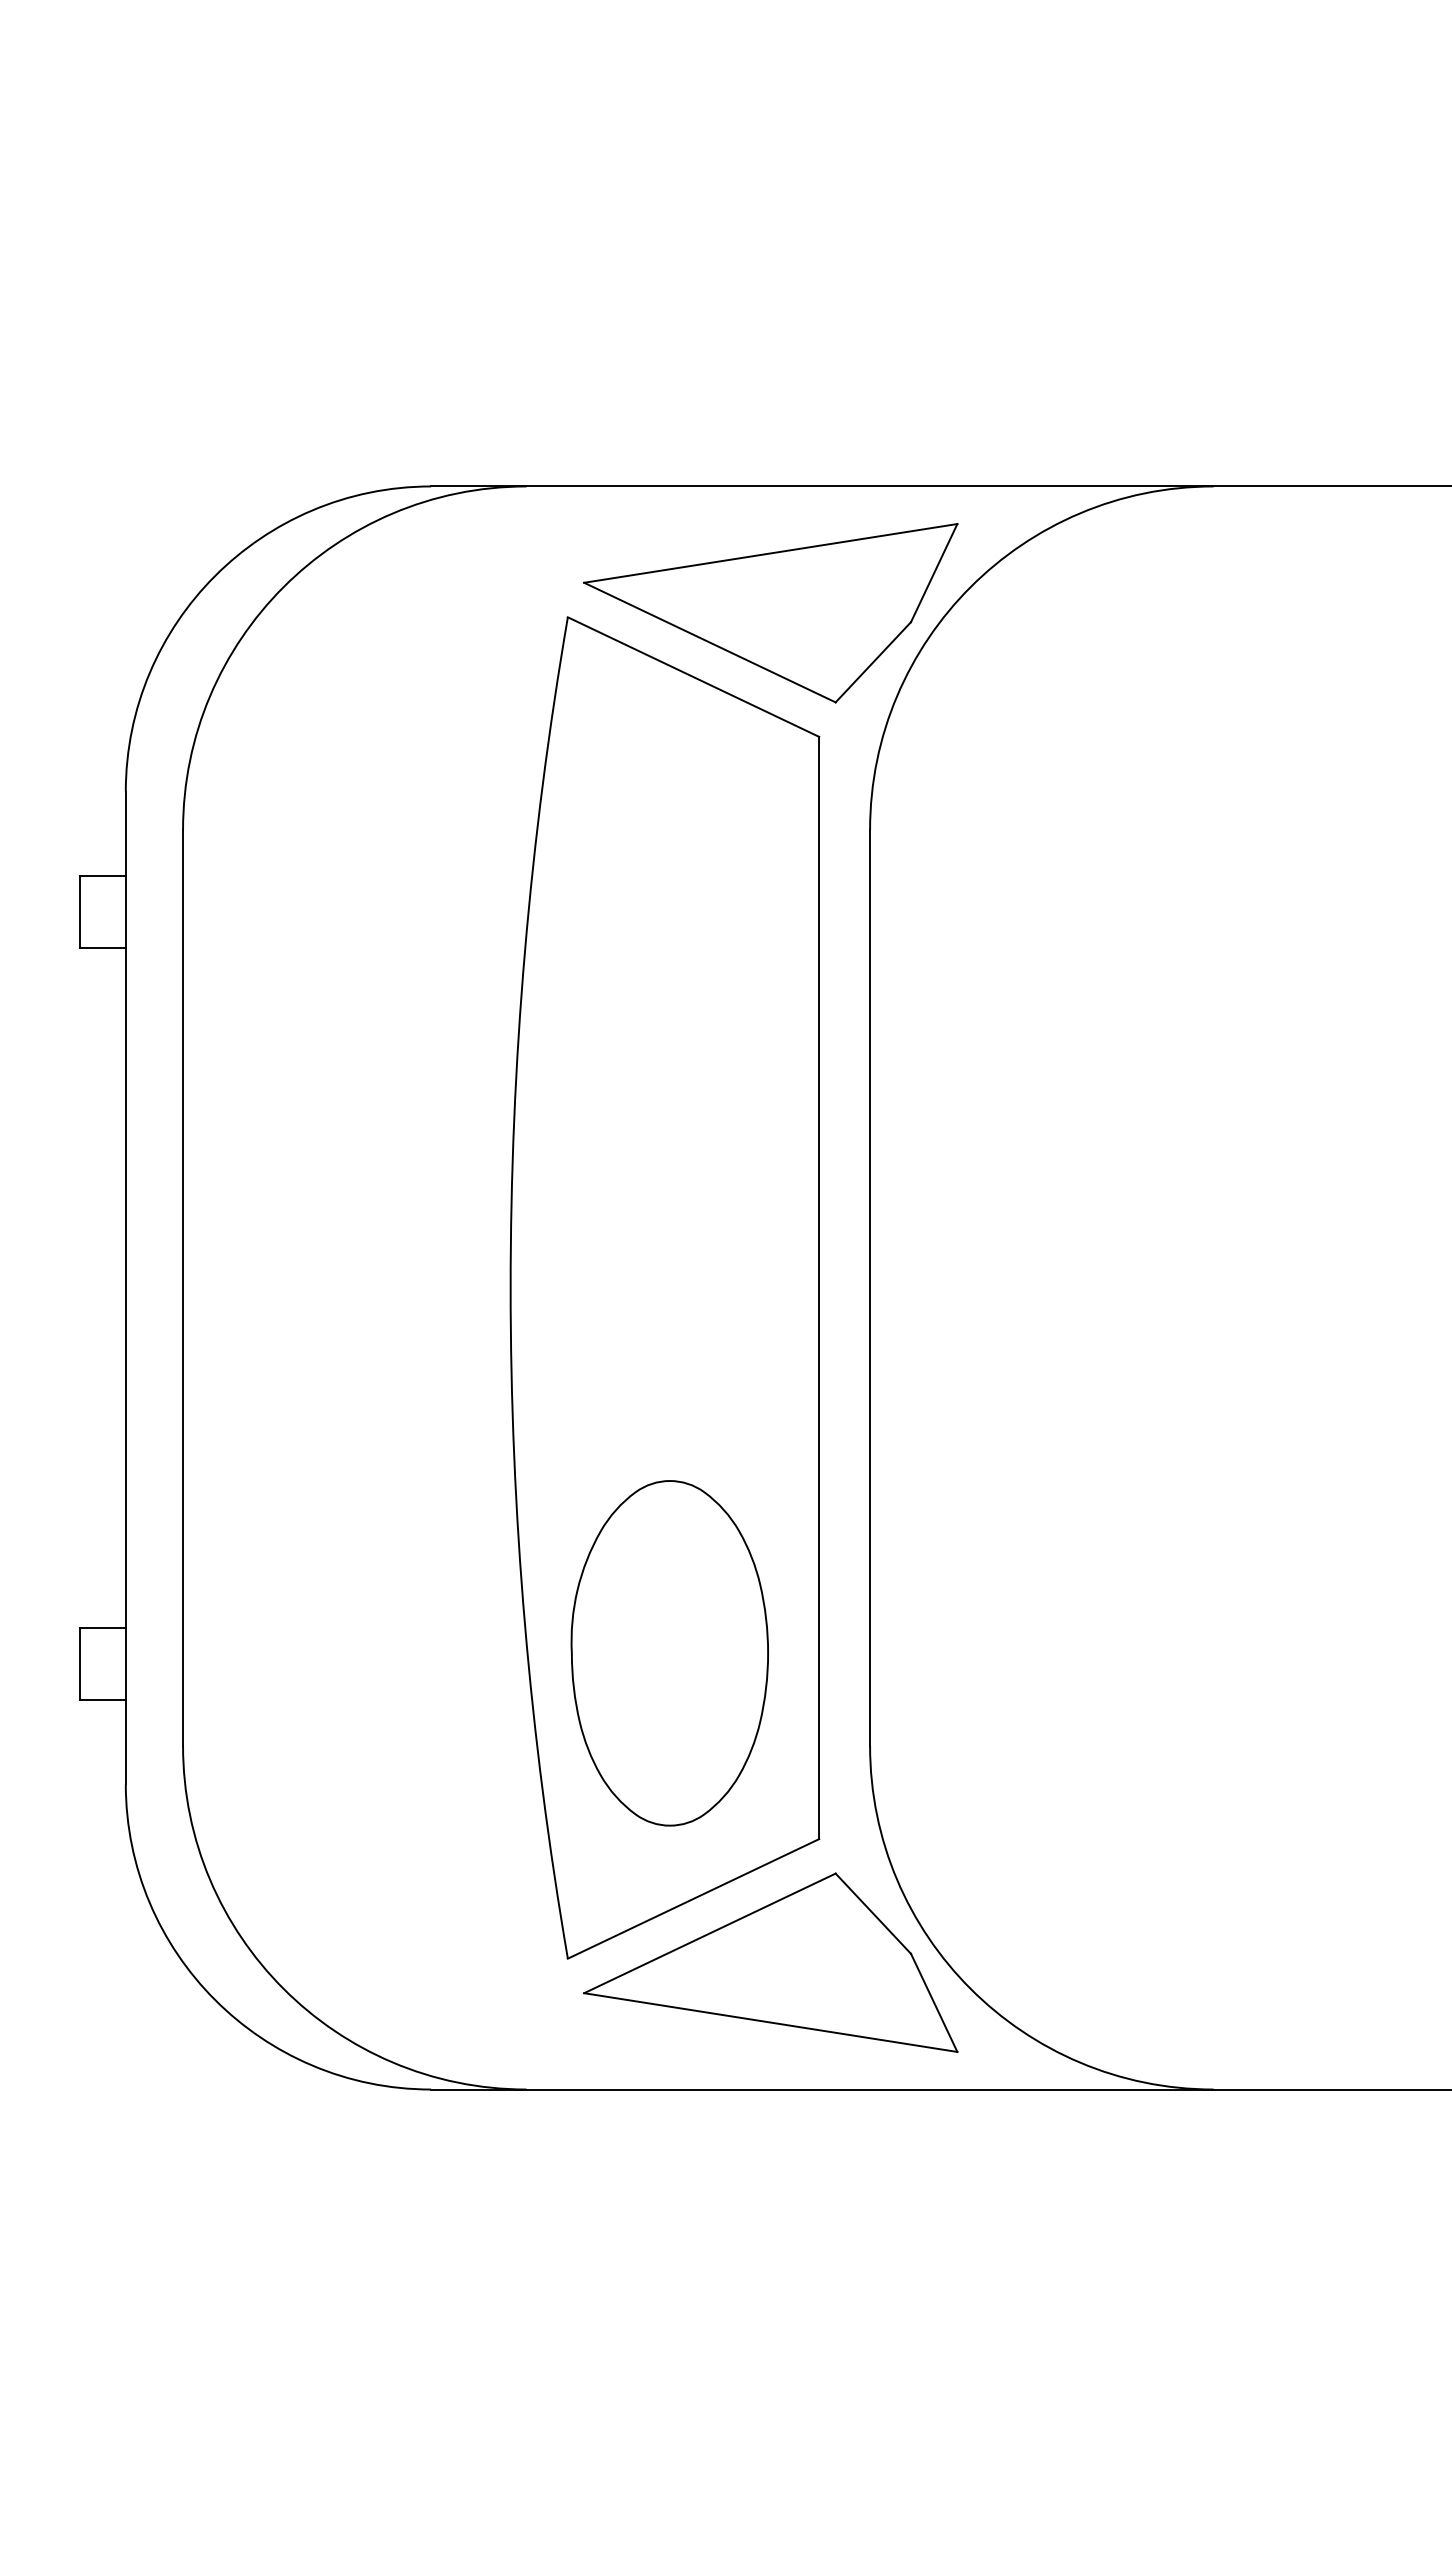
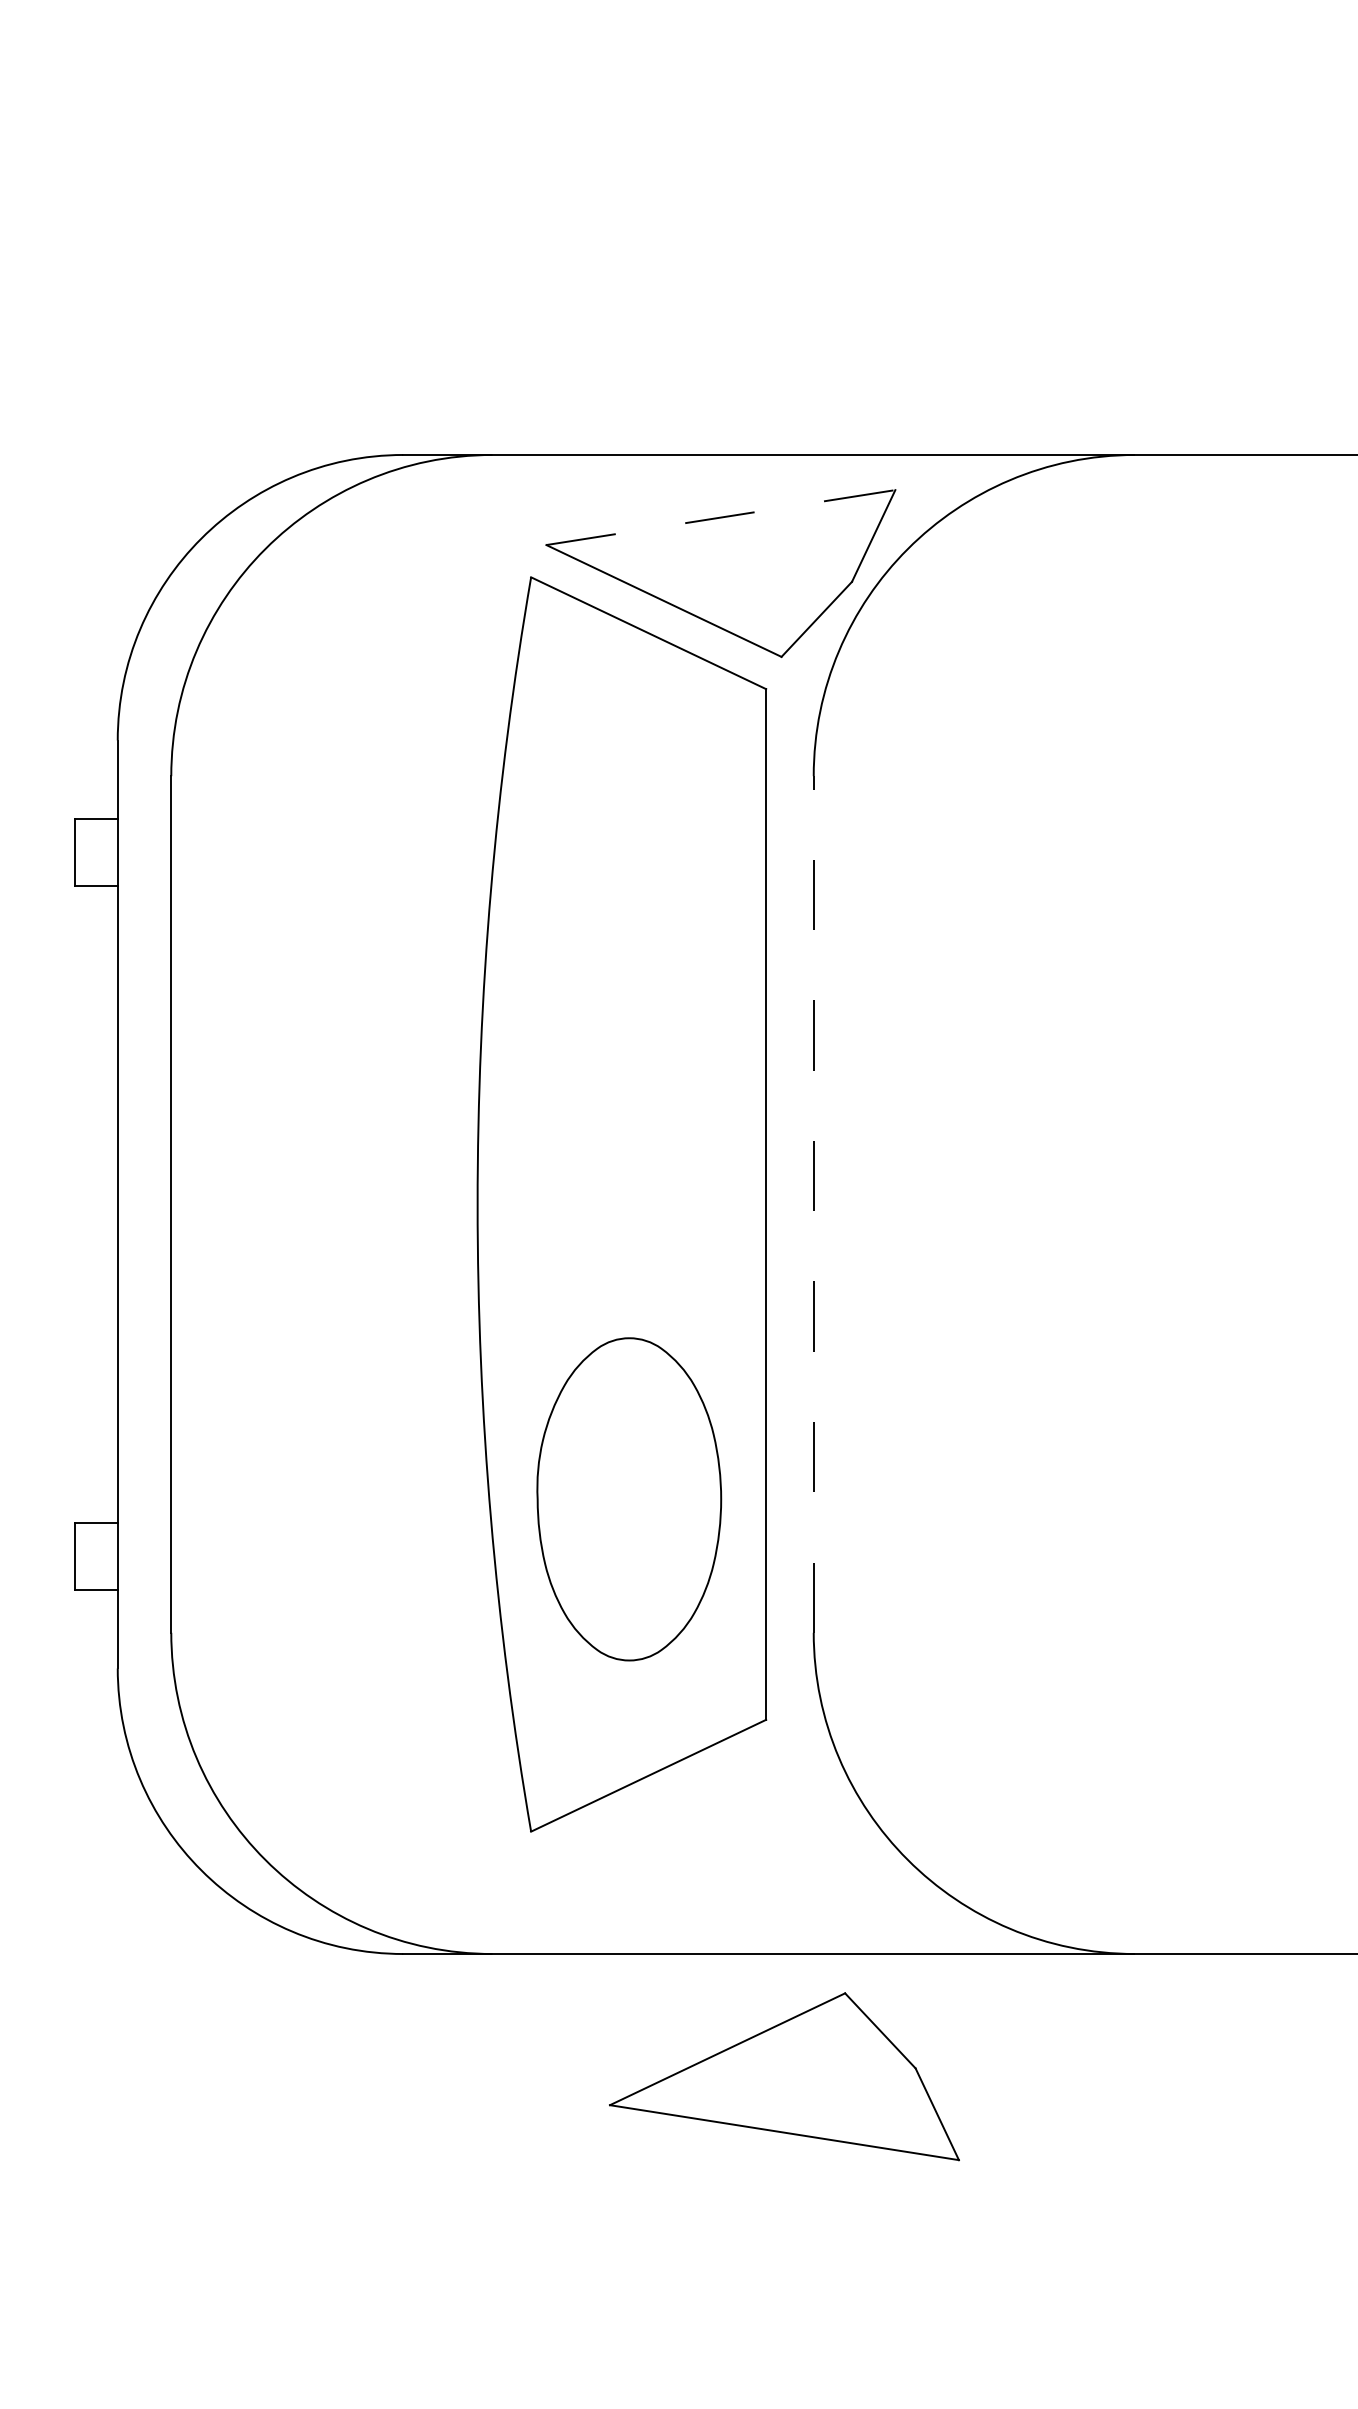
line: (770, 553) -> (720, 517), solid -> dashed
line: (870, 1287) -> (814, 1204), solid -> dashed
part: (669, 1653) -> (628, 1499), moved
part: (770, 1962) -> (784, 2076), moved

